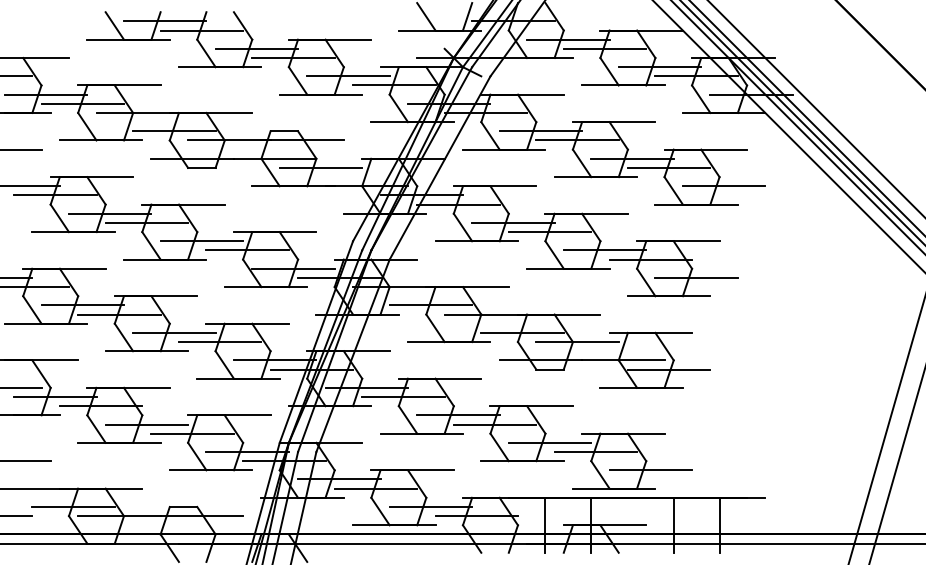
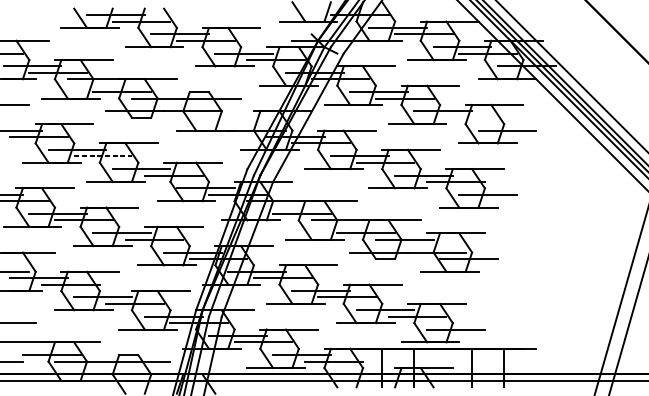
line: (320, 167) -> (224, 117), removed
line: (668, 167) -> (468, 117), removed
line: (147, 222) -> (103, 155), solid -> dashed

